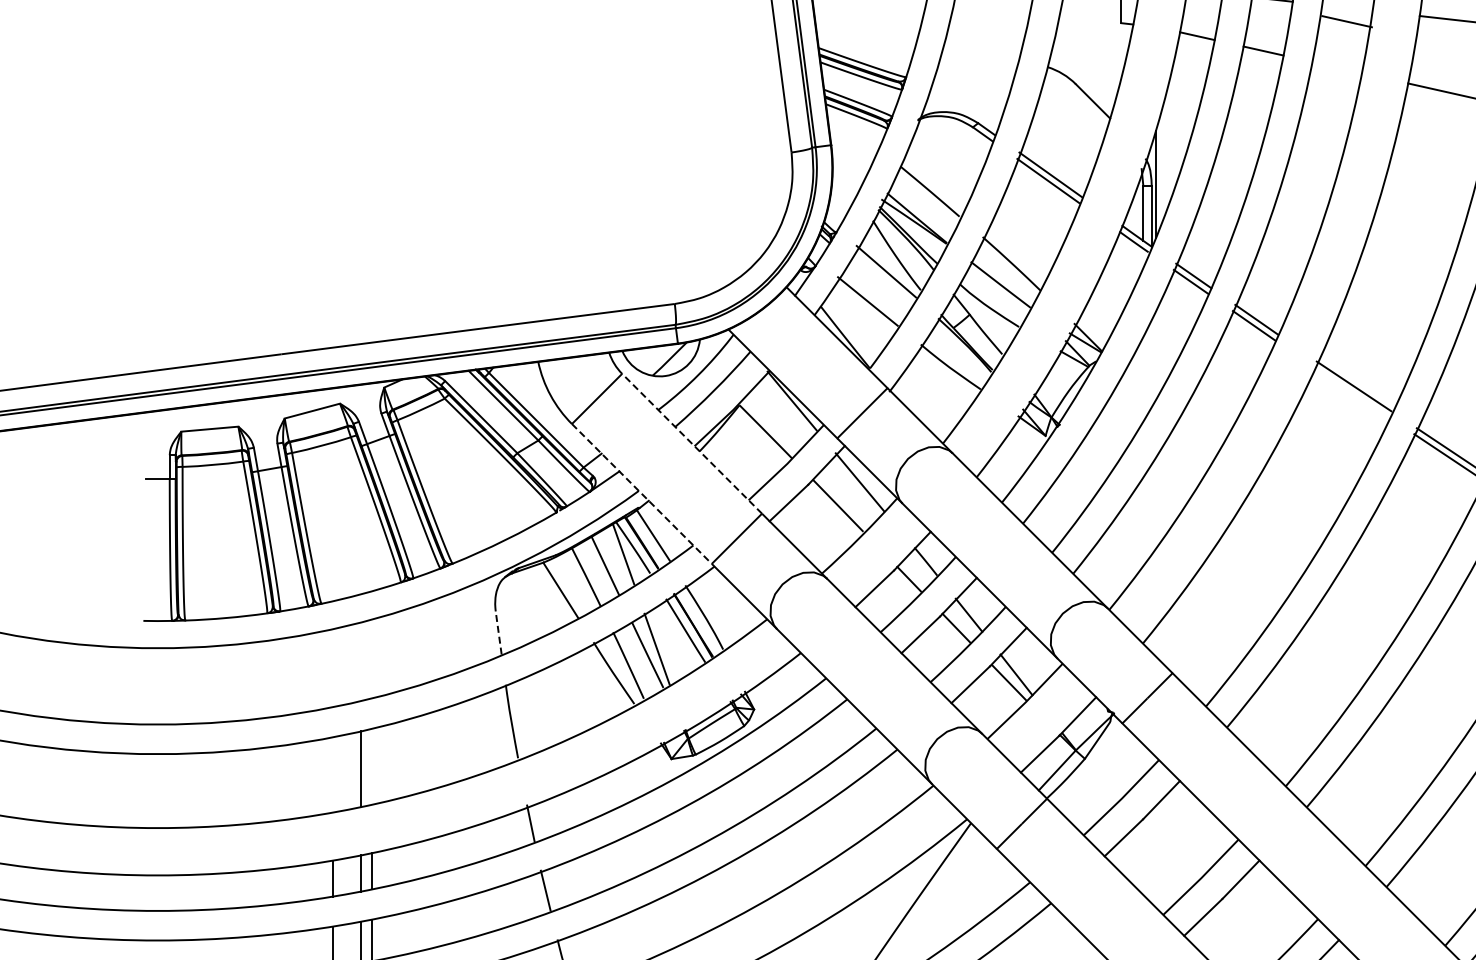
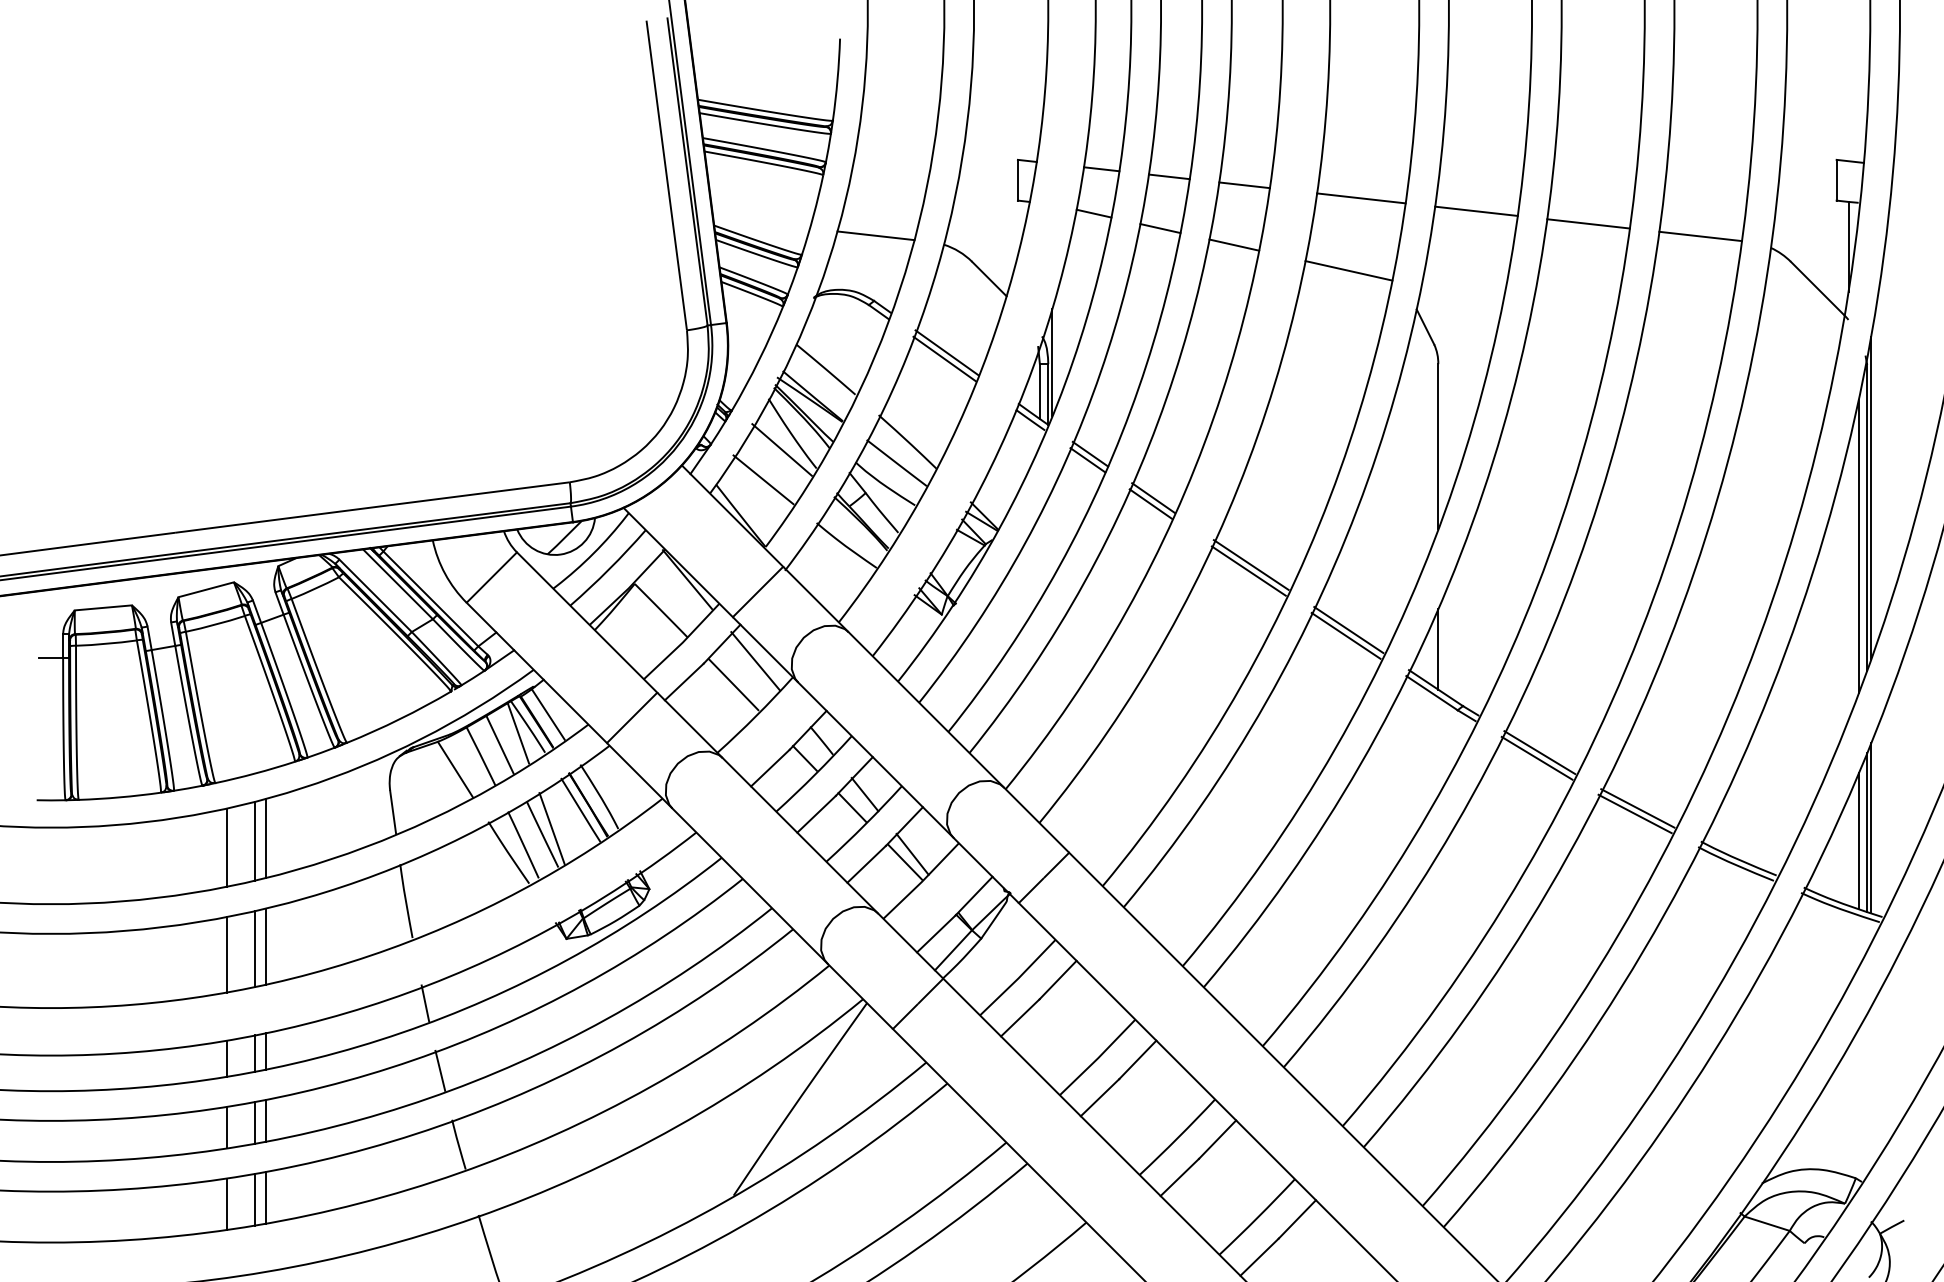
line: (1347, 8) -> (1244, 185), added
line: (1347, 21) -> (1234, 244), moved
line: (979, 57) -> (875, 235), added
line: (1351, 391) -> (1248, 570), added
line: (691, 443) -> (586, 622), dashed -> solid
line: (642, 494) -> (537, 673), dashed -> solid
line: (499, 633) -> (393, 812), dashed -> solid
line: (371, 659) -> (265, 838), added
line: (361, 661) -> (255, 840), added
line: (332, 668) -> (226, 847), added
line: (371, 766) -> (265, 946), added
line: (332, 774) -> (226, 954), added

